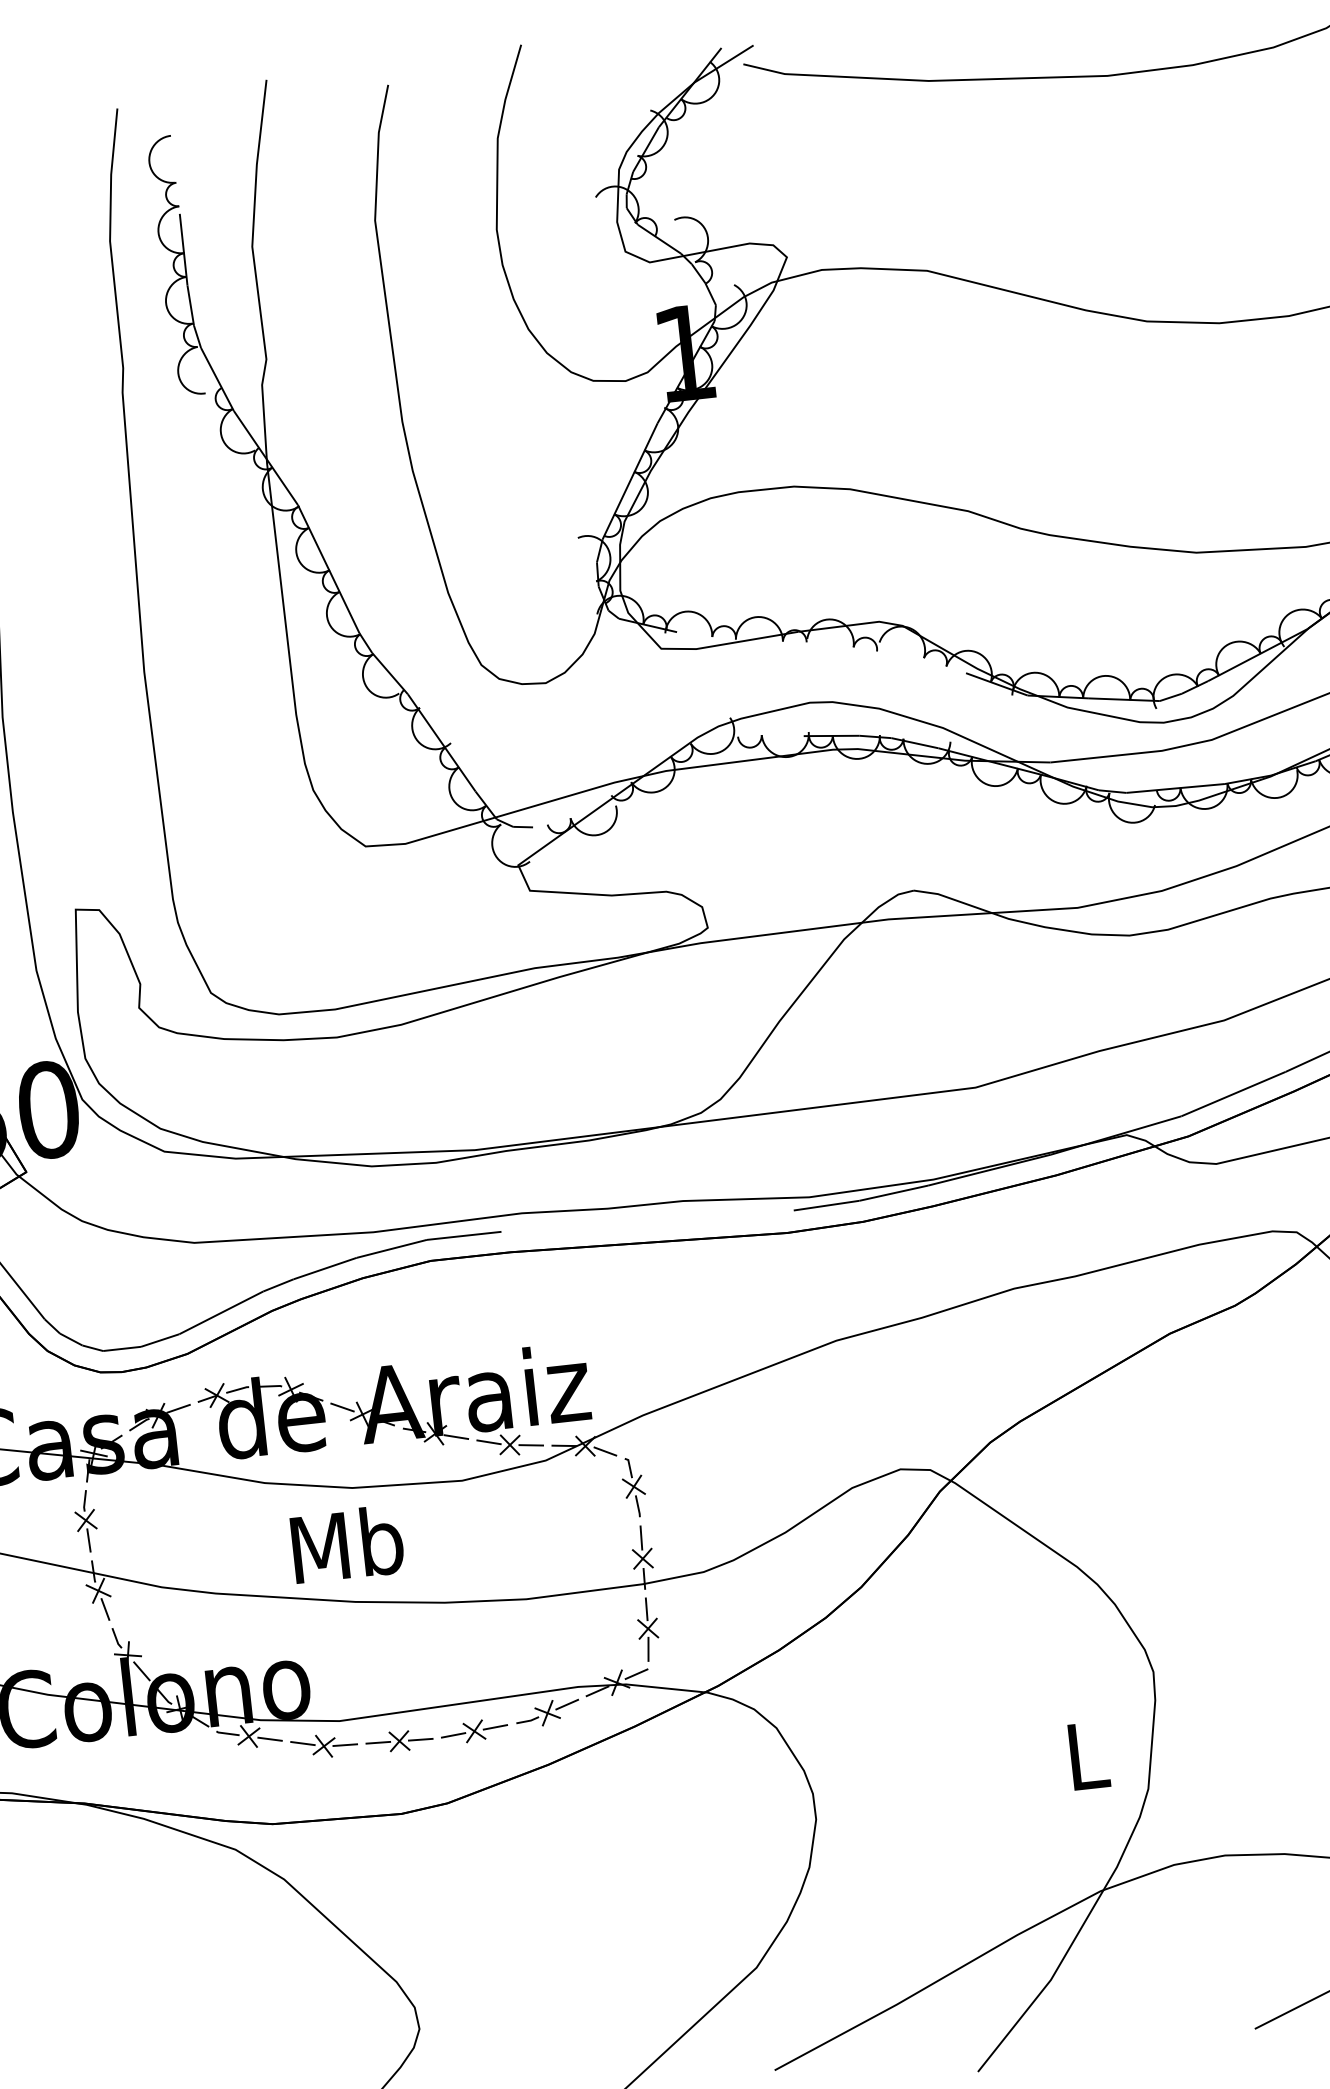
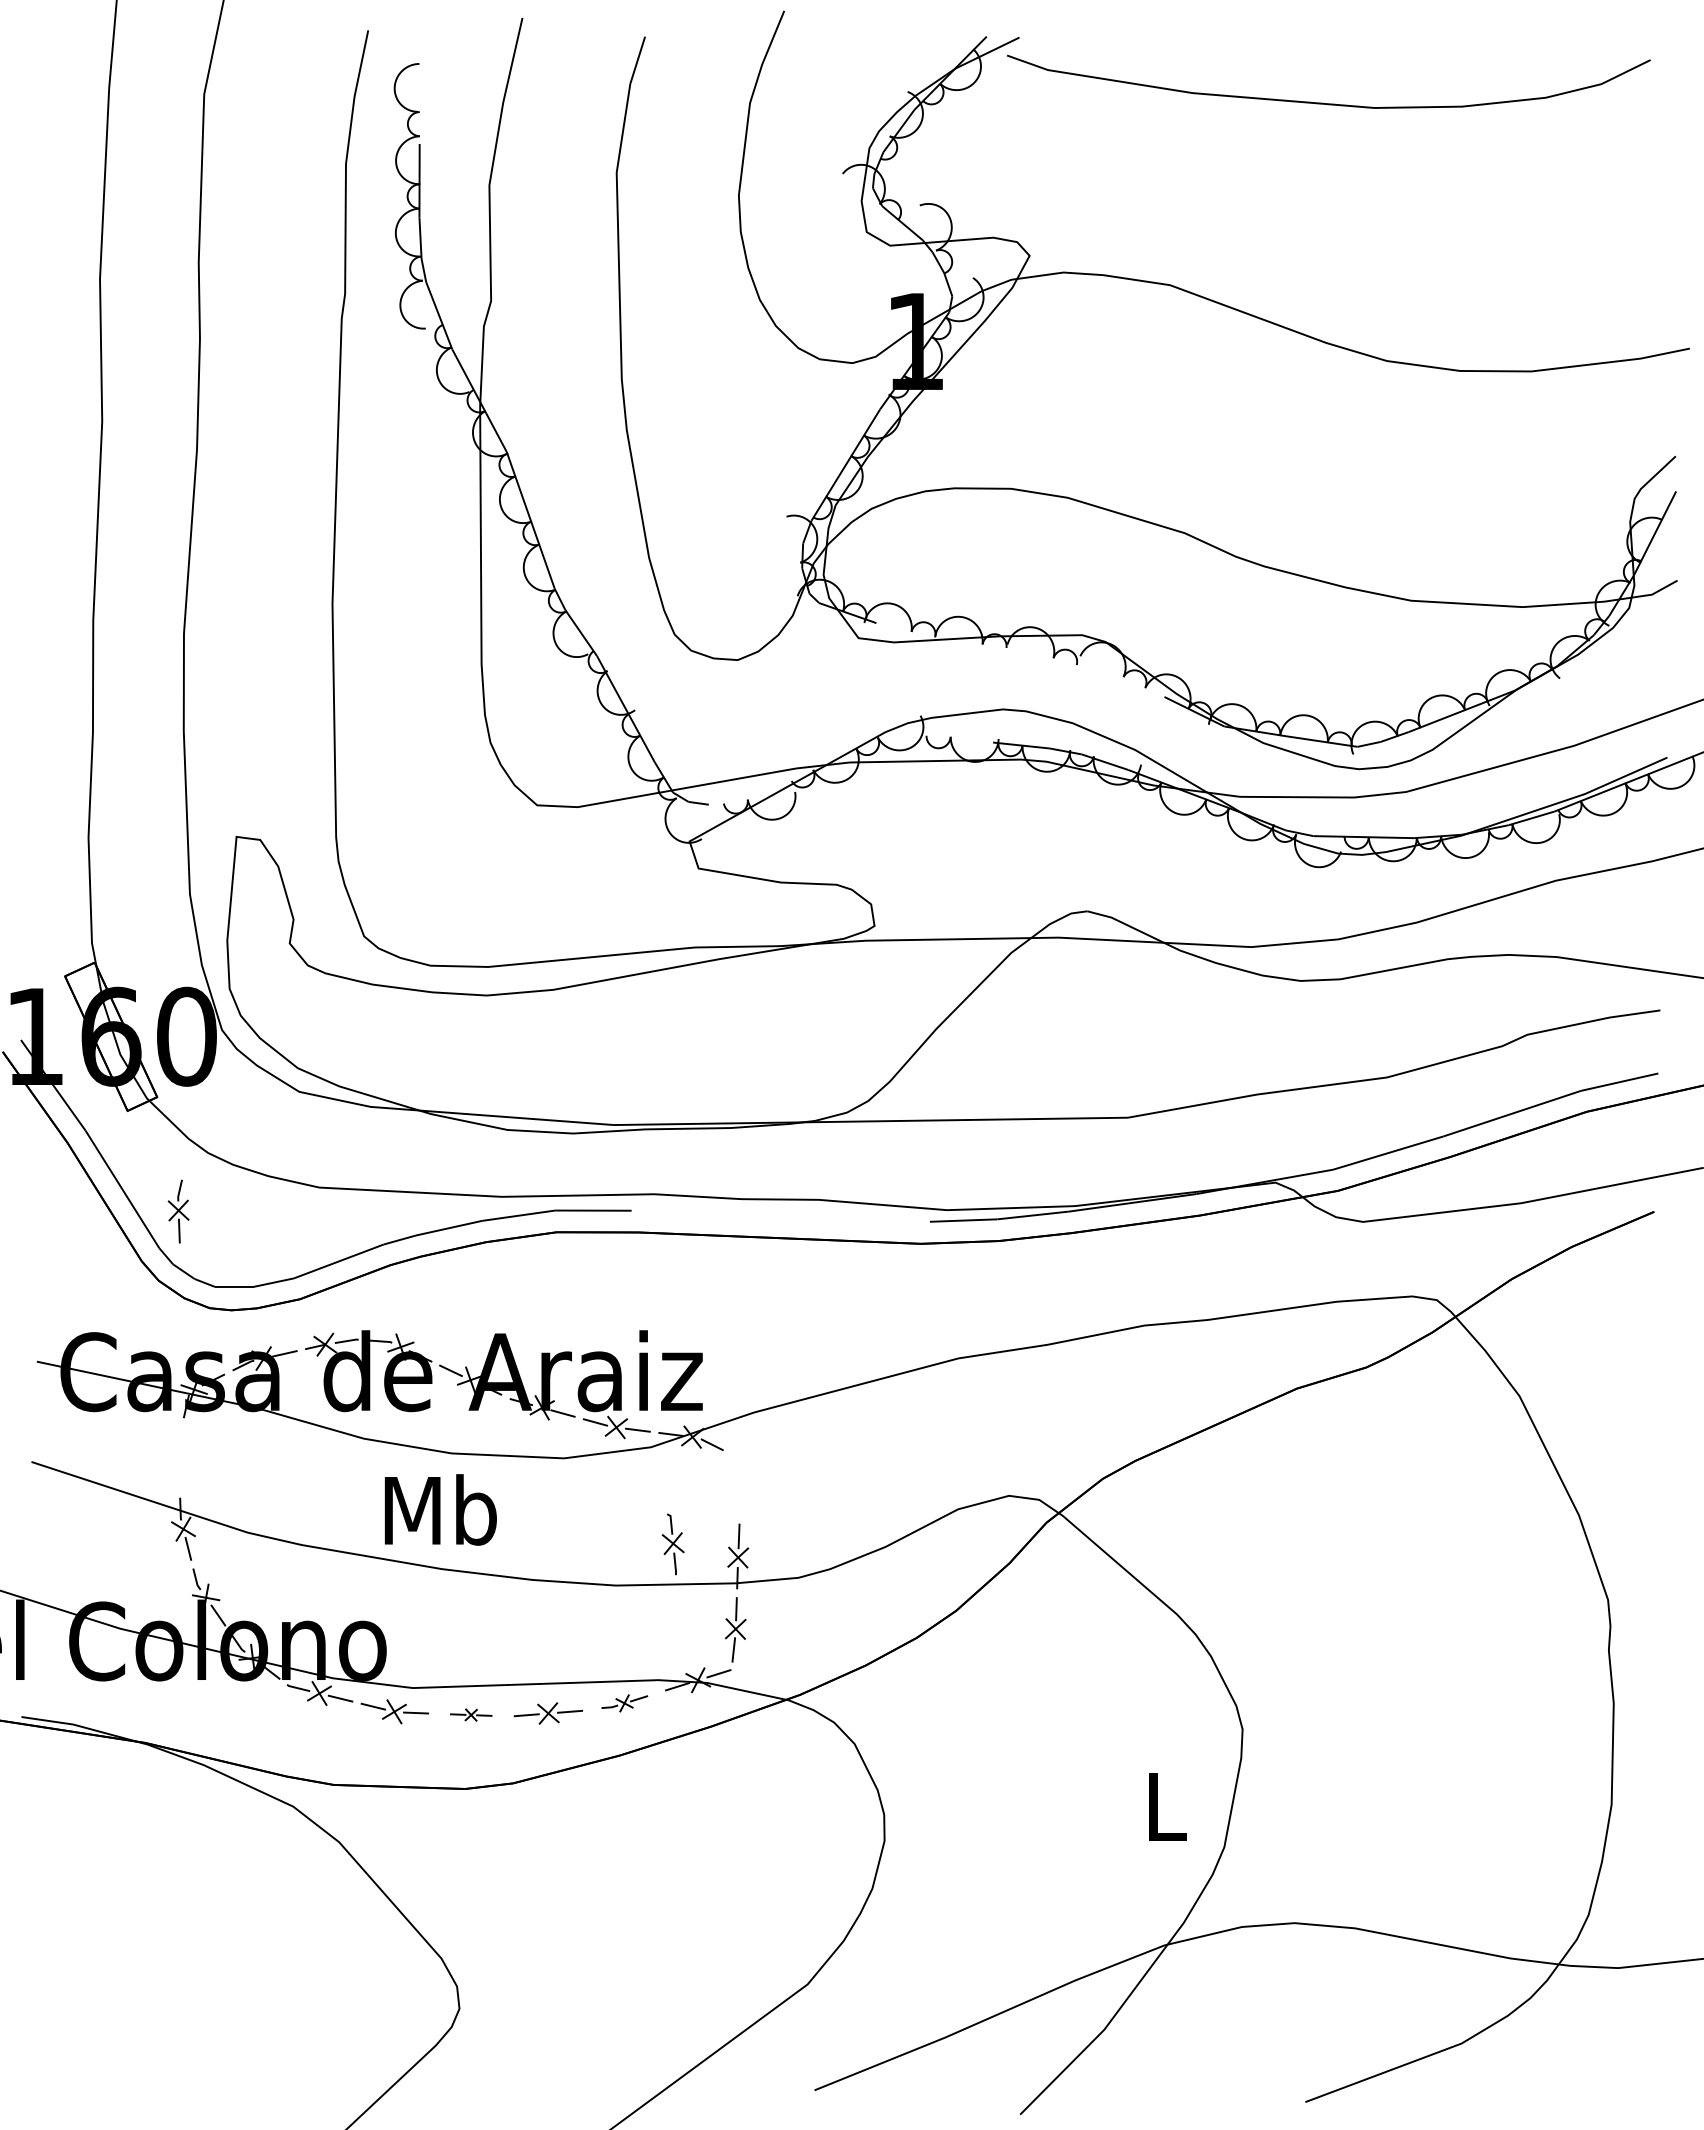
part: (633, 1487) -> (672, 1544), moved
part: (85, 1521) -> (178, 1211), moved
part: (547, 1713) -> (624, 1703), size x0.7
part: (398, 1740) -> (470, 1714), size x0.6

